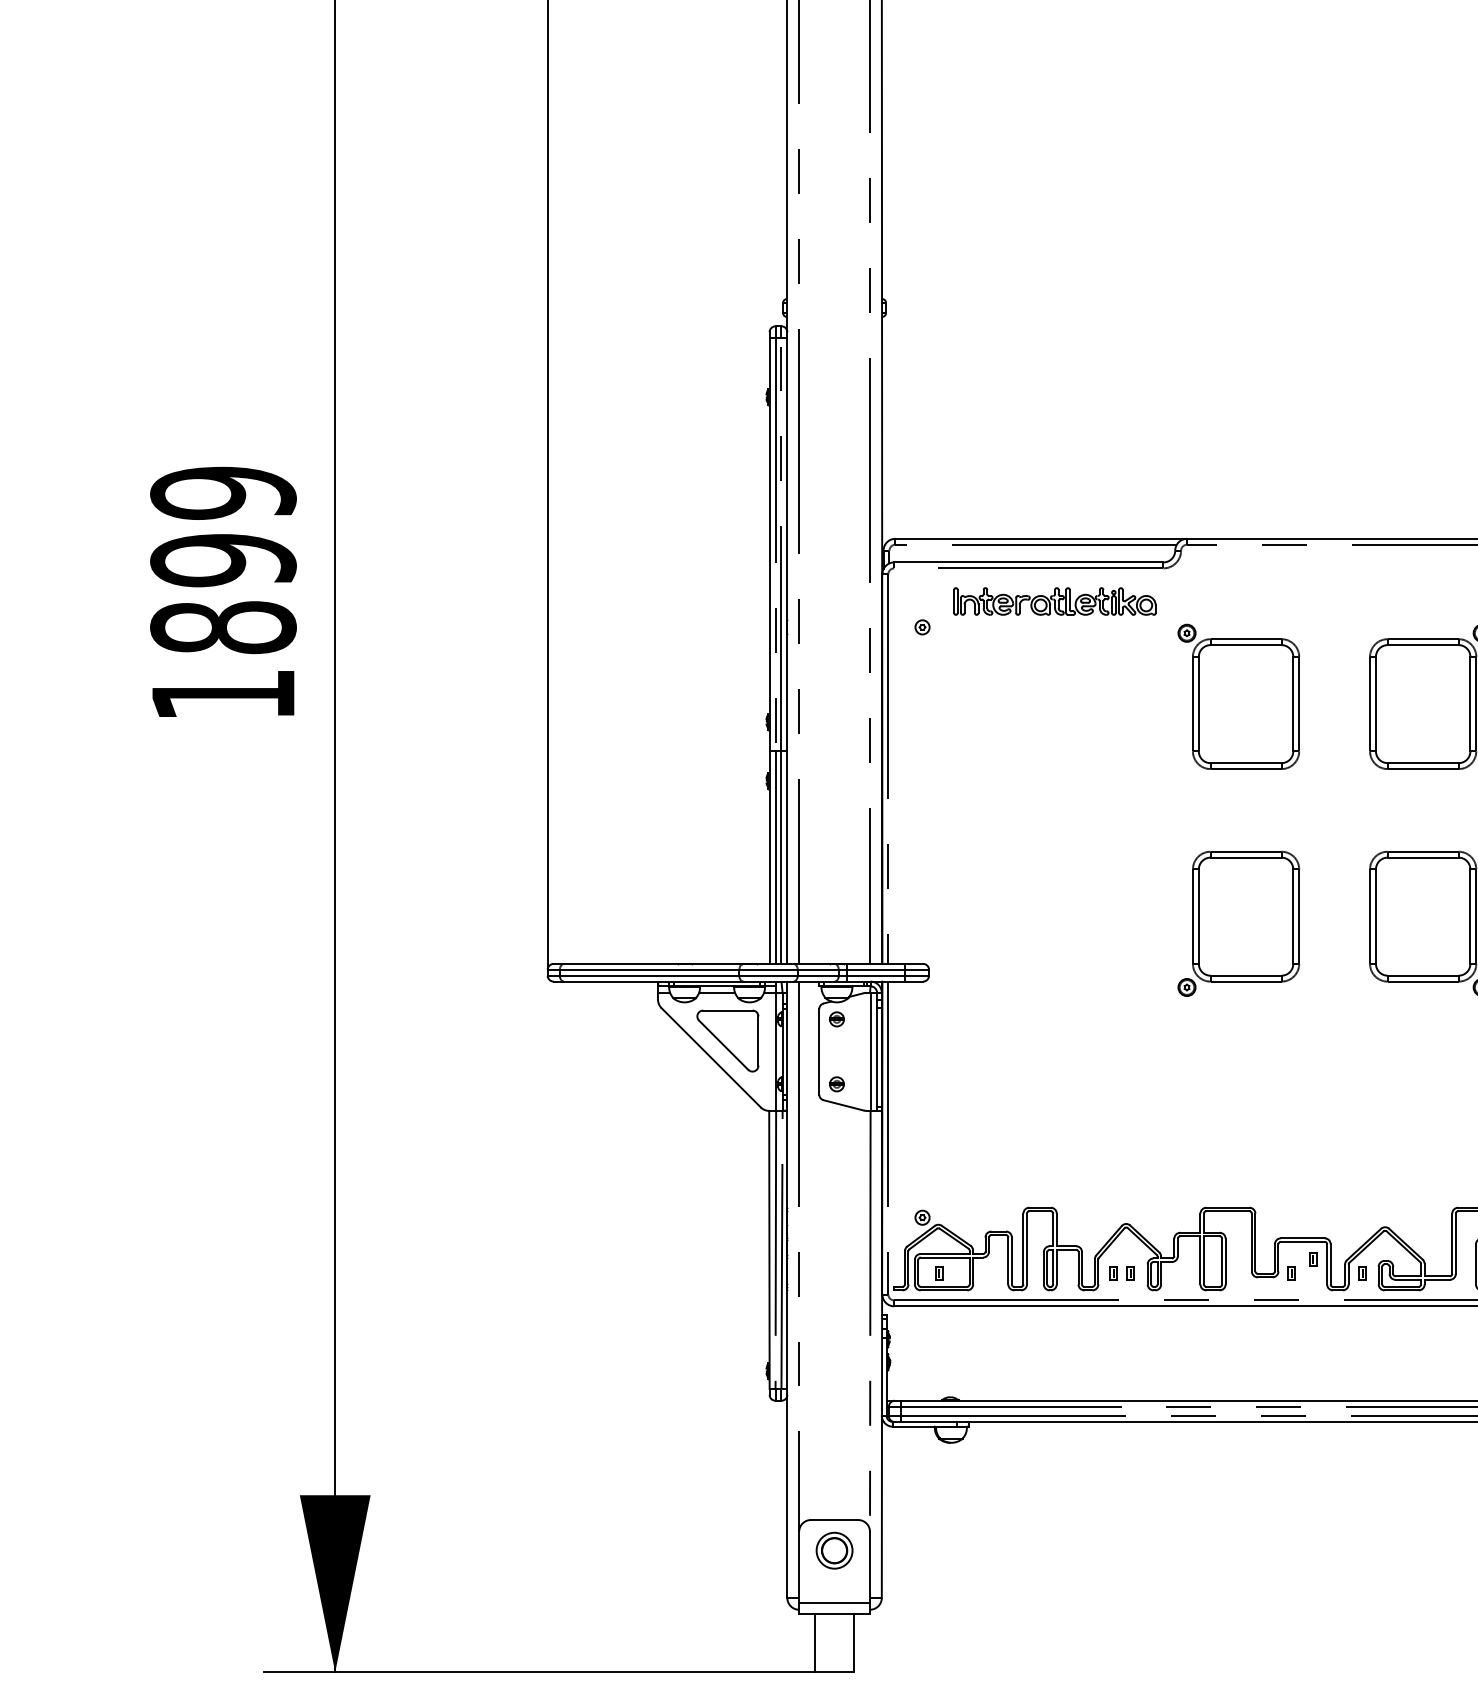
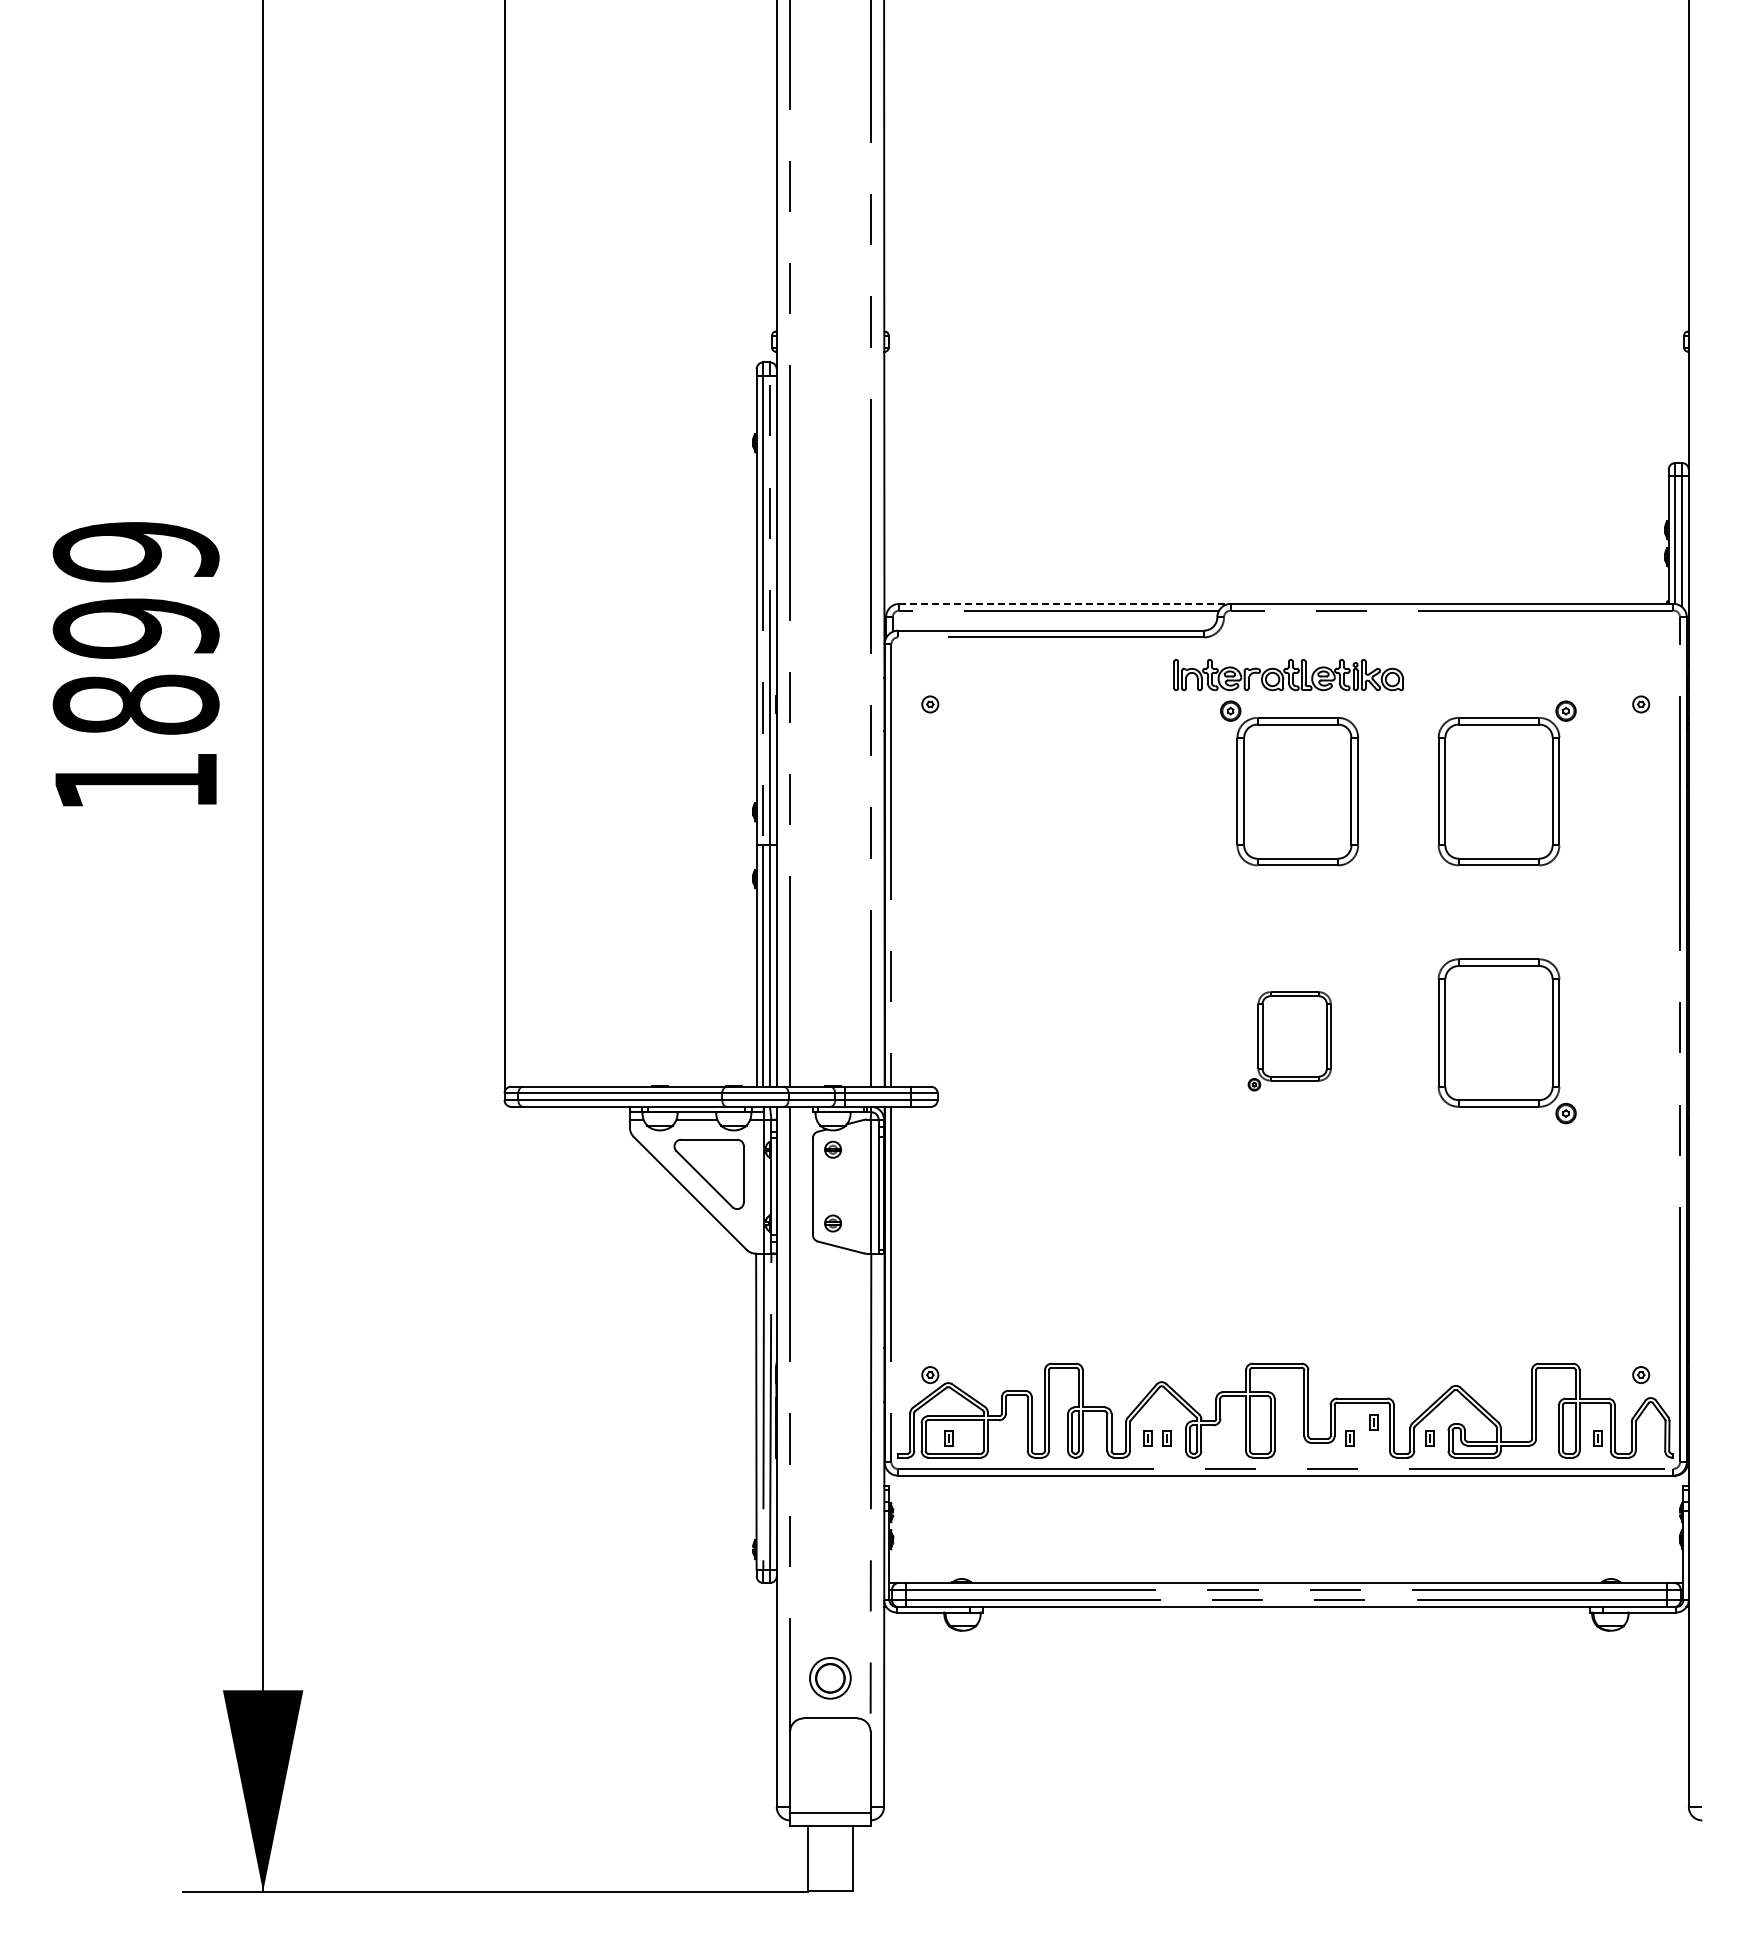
line: (1041, 538) -> (1065, 603), solid -> dashed
part: (1054, 601) -> (1288, 675), moved
part: (1238, 924) -> (1289, 1041), size x0.6
part: (834, 1550) -> (830, 1678), moved

